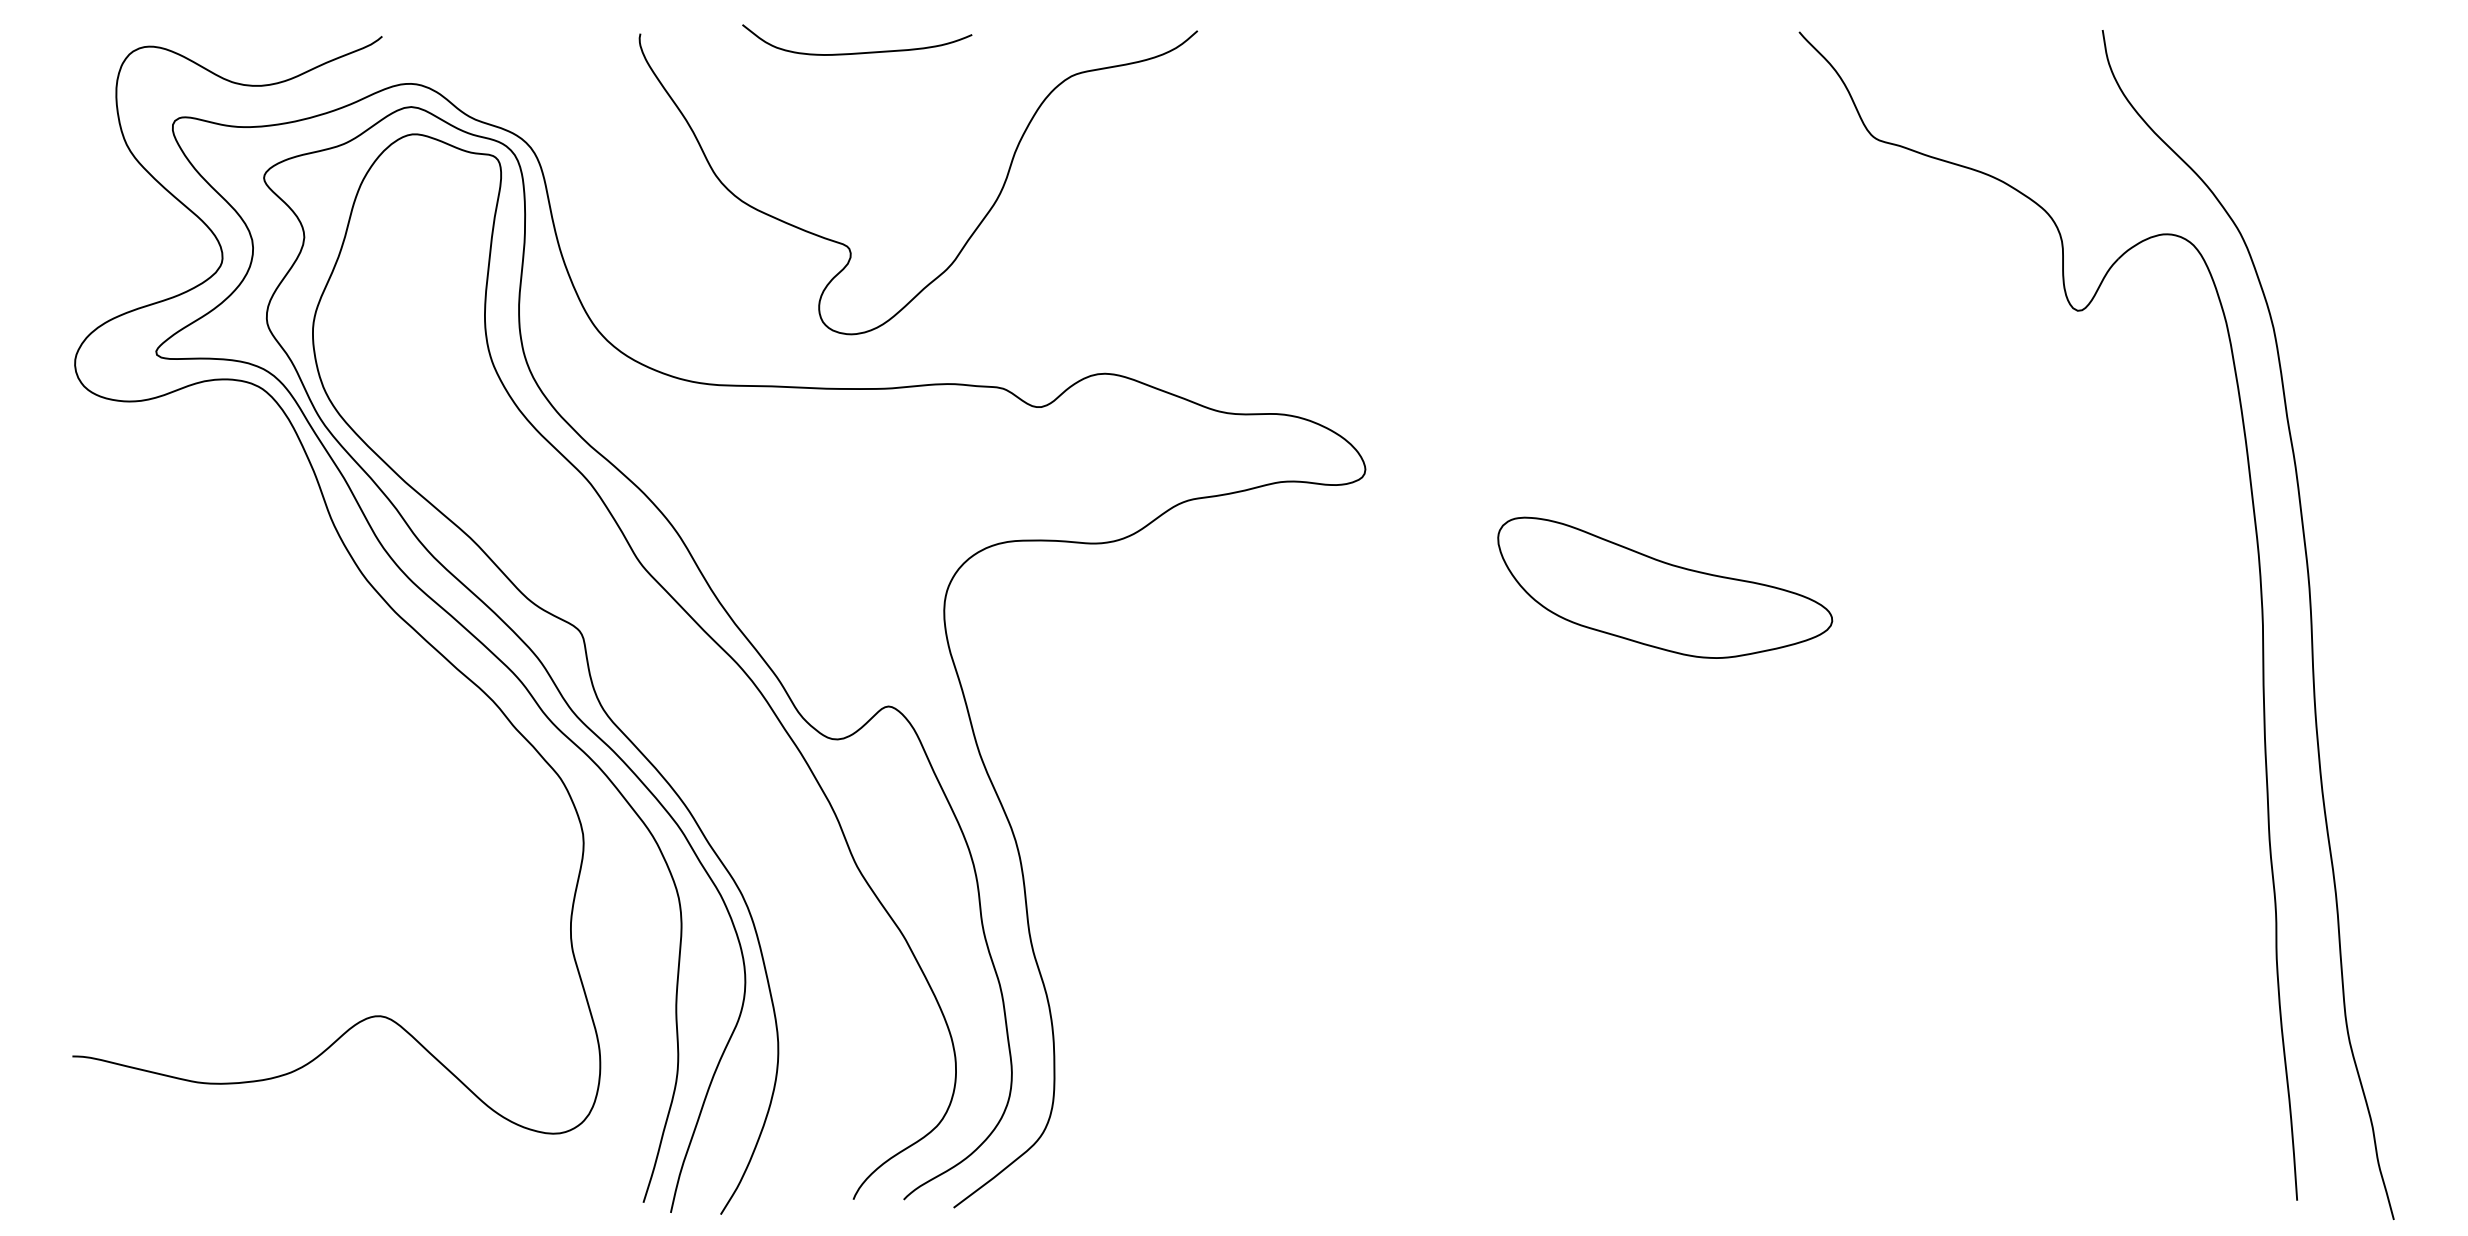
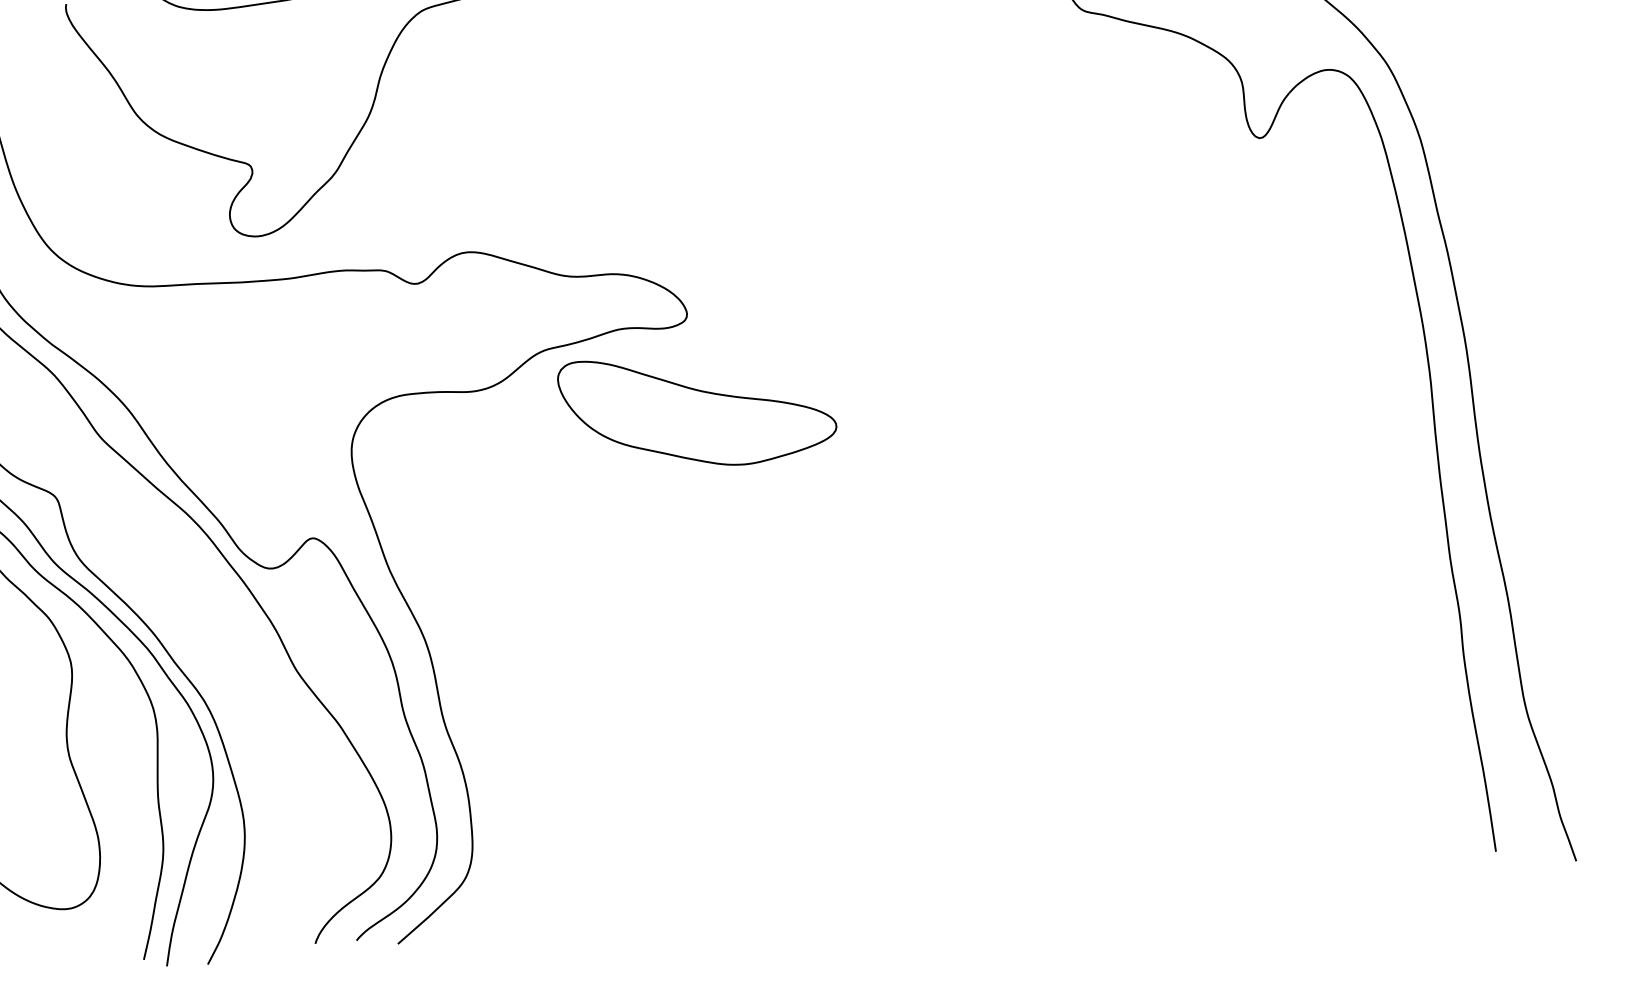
part: (1665, 587) -> (697, 410), moved

